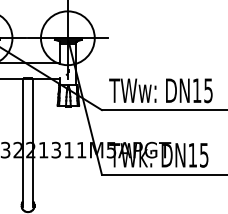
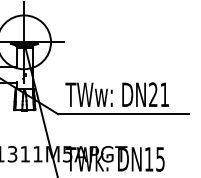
text: (202, 90) -> (158, 94), DN15 -> DN21

